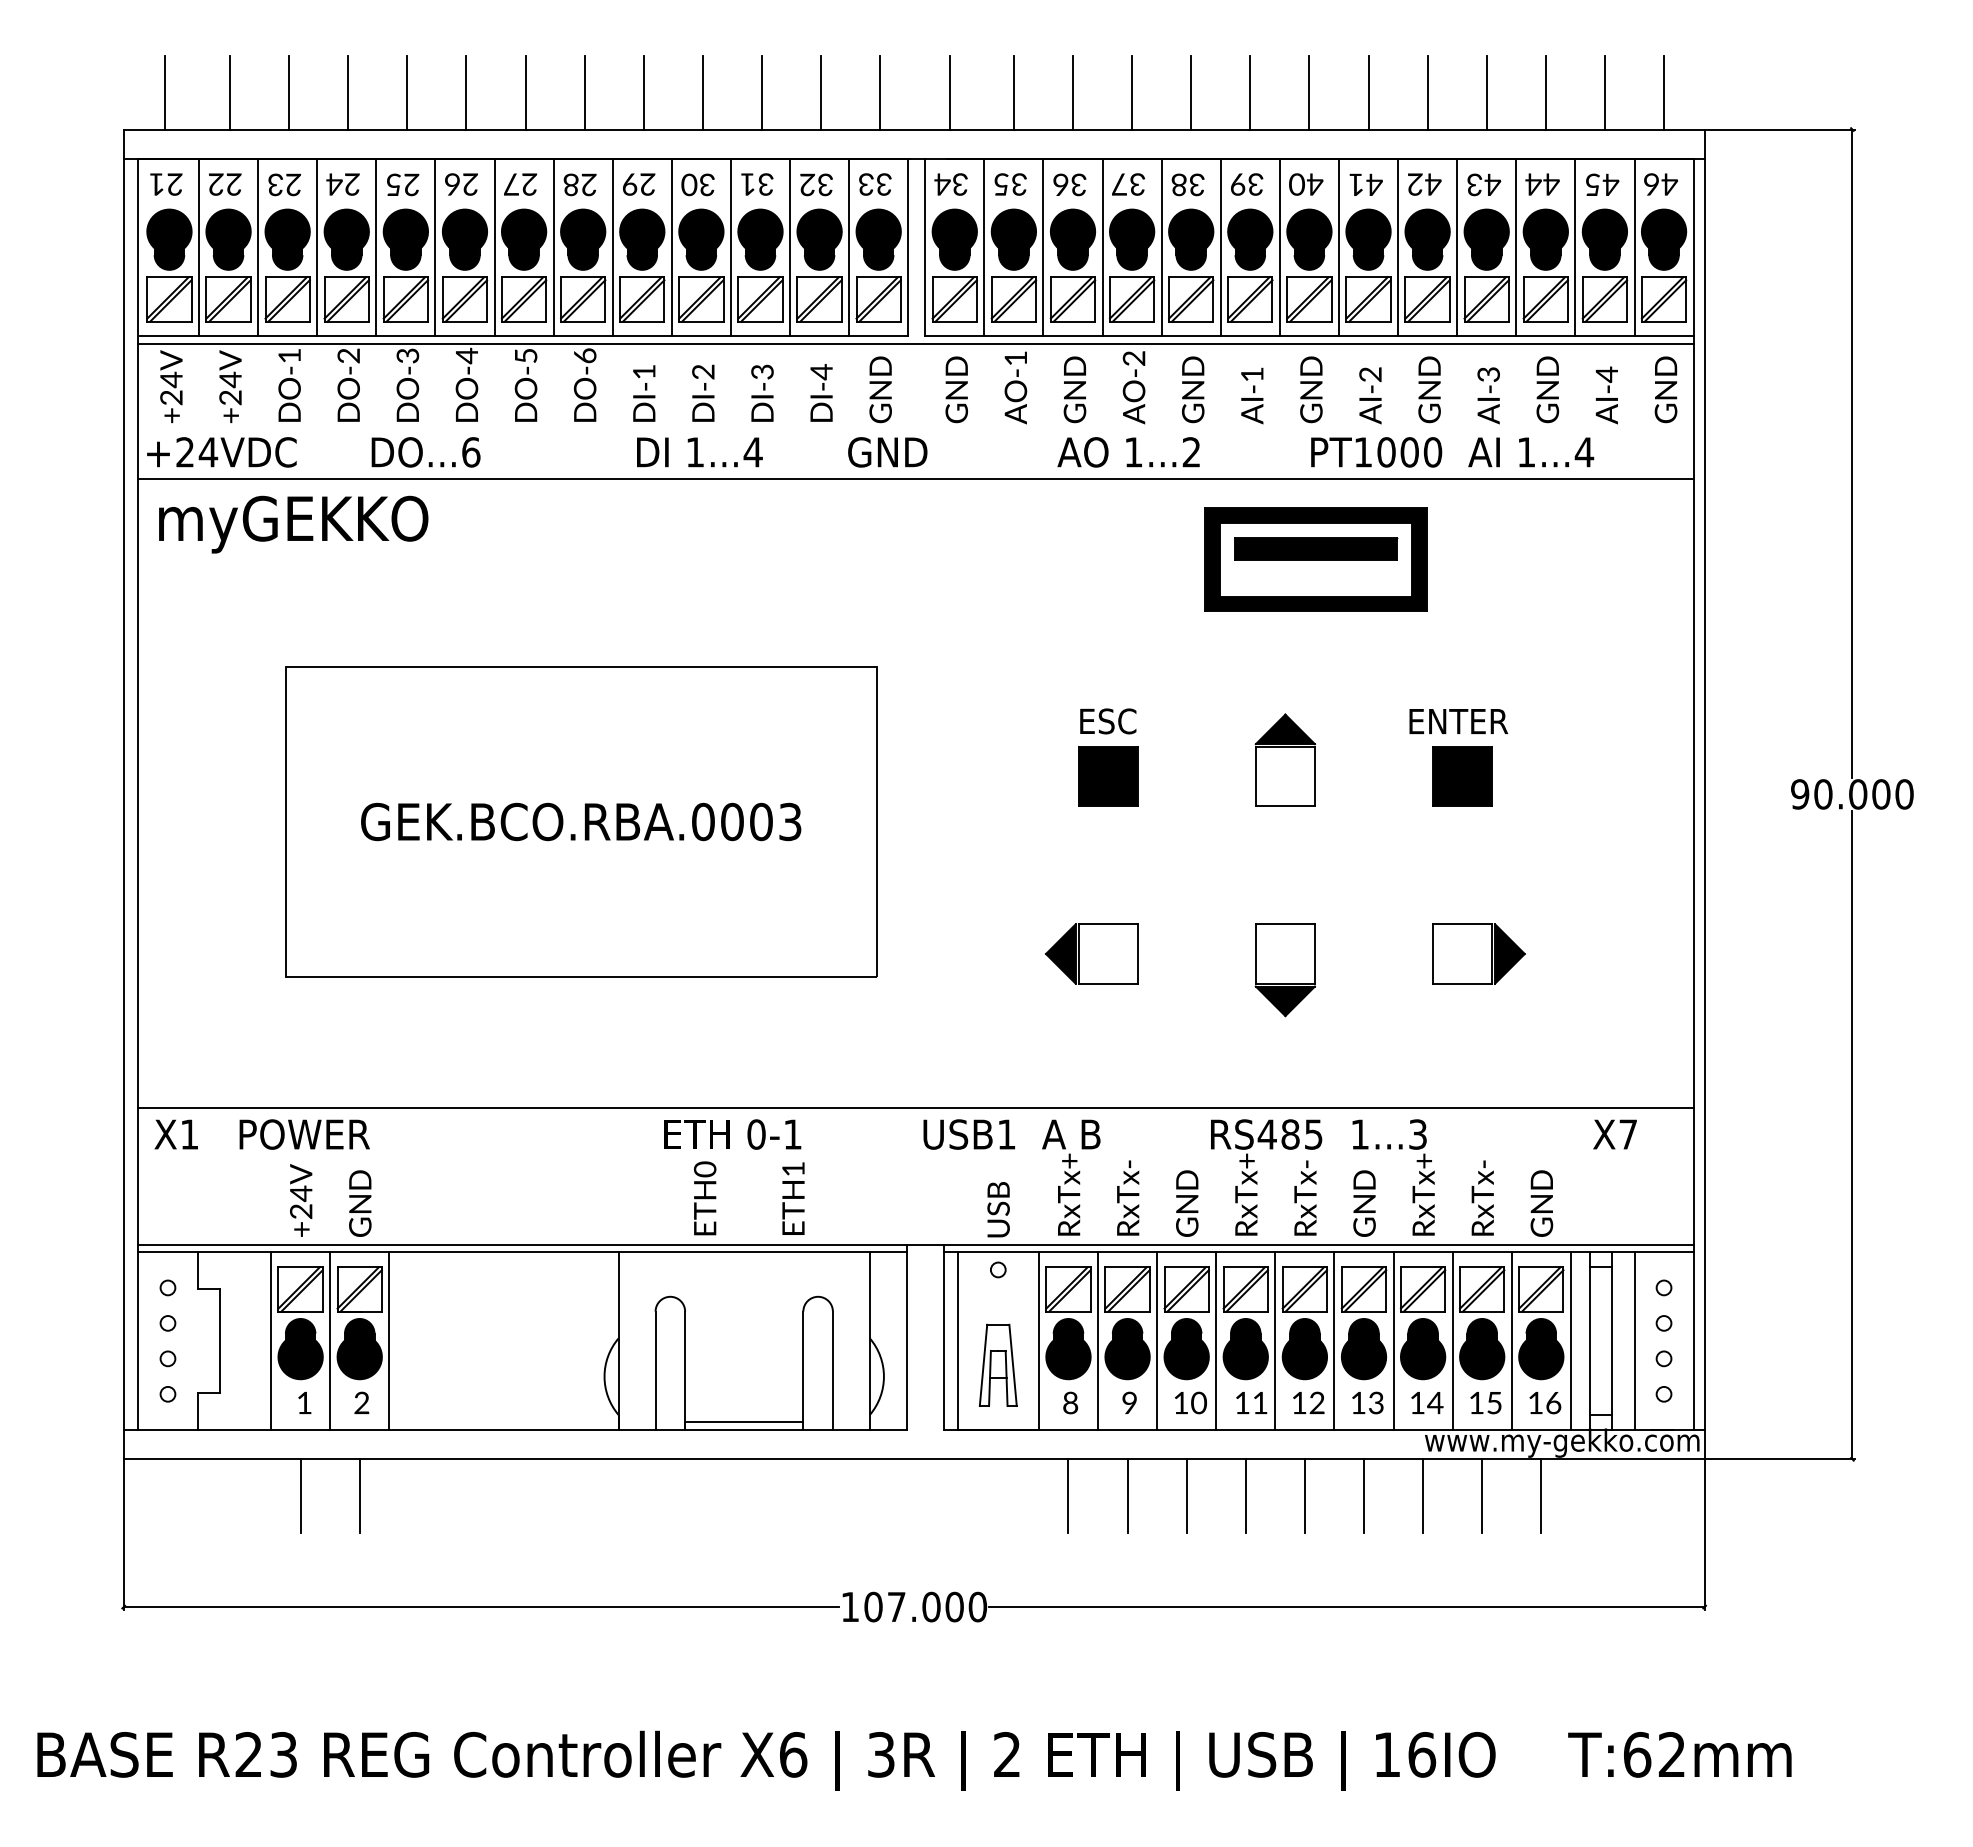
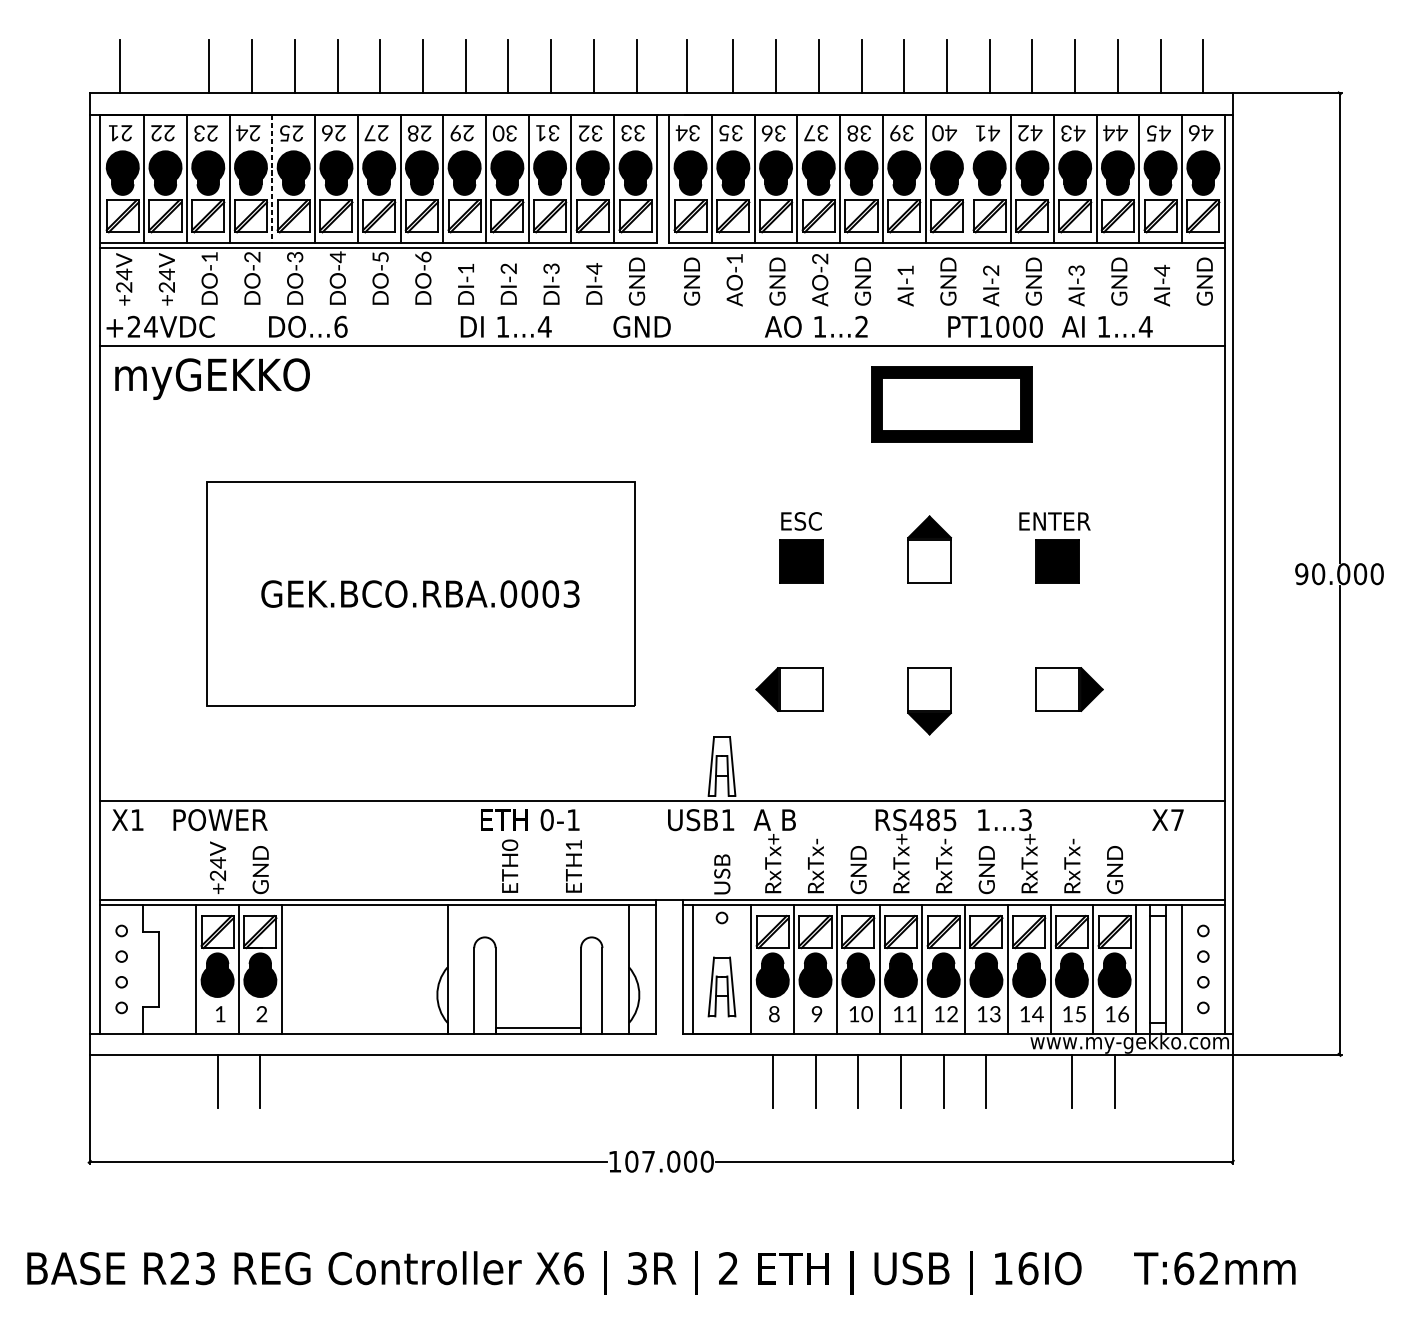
line: (230, 92) -> (166, 66), removed
line: (376, 247) -> (272, 178), solid -> dashed
line: (1338, 247) -> (967, 178), removed
part: (1316, 548) -> (952, 396), removed
part: (997, 1059) -> (721, 765), added
line: (1423, 1496) -> (1029, 1081), removed

